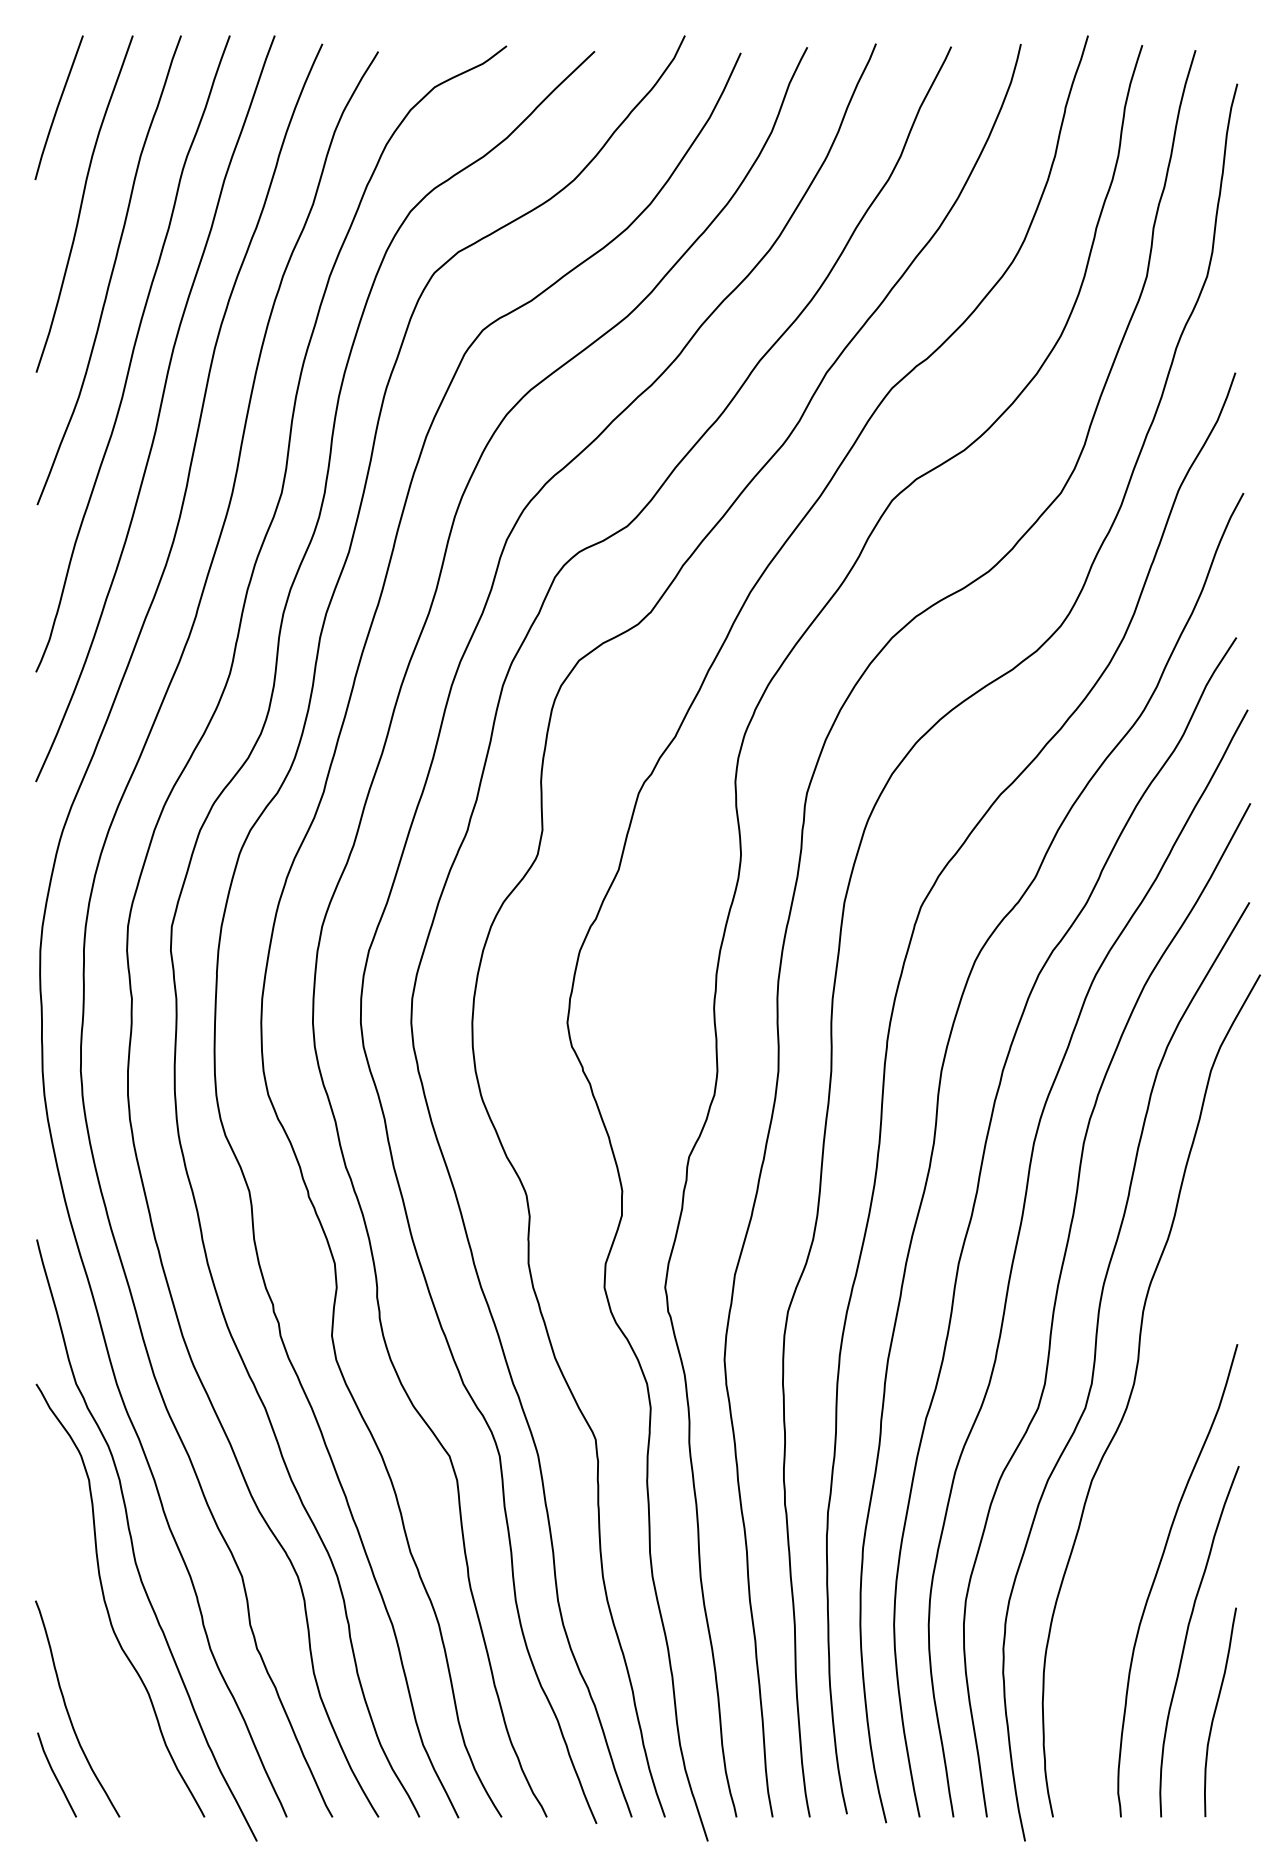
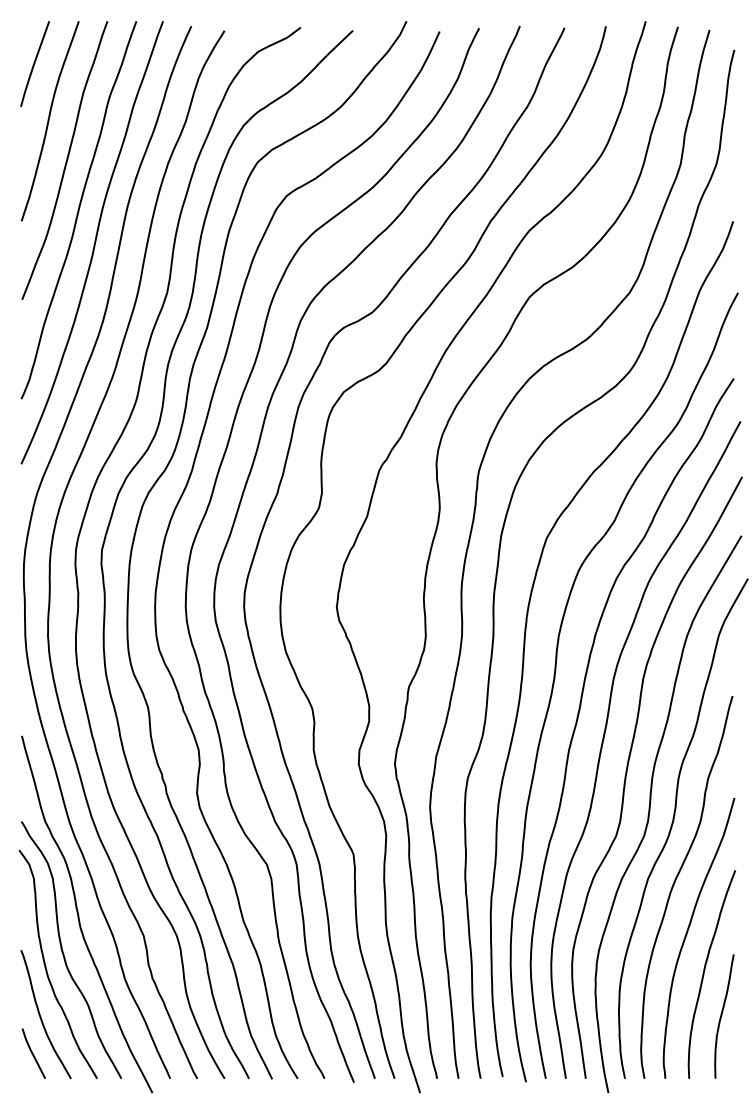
curve: (1138, 1486) -> (675, 882), added
curve: (78, 1628) -> (46, 966), added

